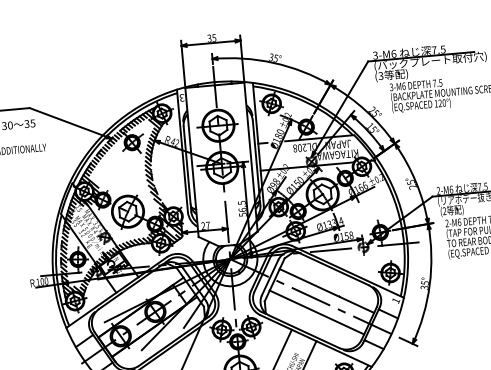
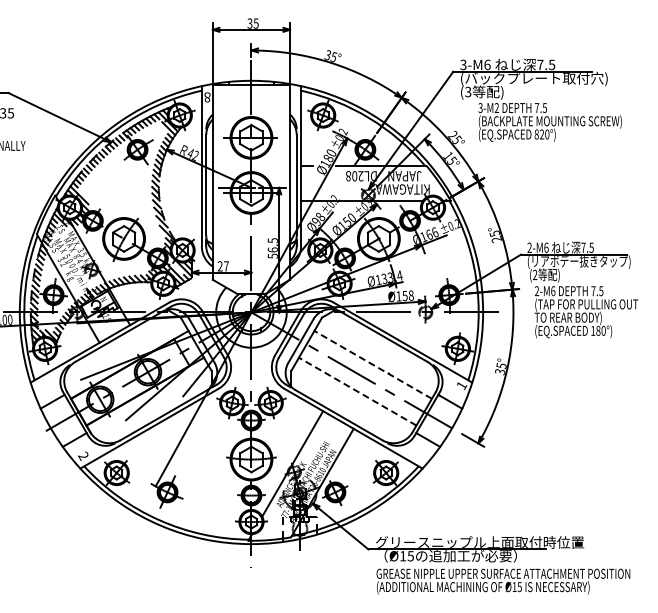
text: (403, 85) -> (496, 107), 3-M6 -> 3-M2
text: (182, 97) -> (207, 97), 3 -> 8
text: (436, 103) -> (536, 134), 120°) -> 820°)
line: (327, 290) -> (373, 364), solid -> dashed
line: (316, 312) -> (357, 391), solid -> dashed

